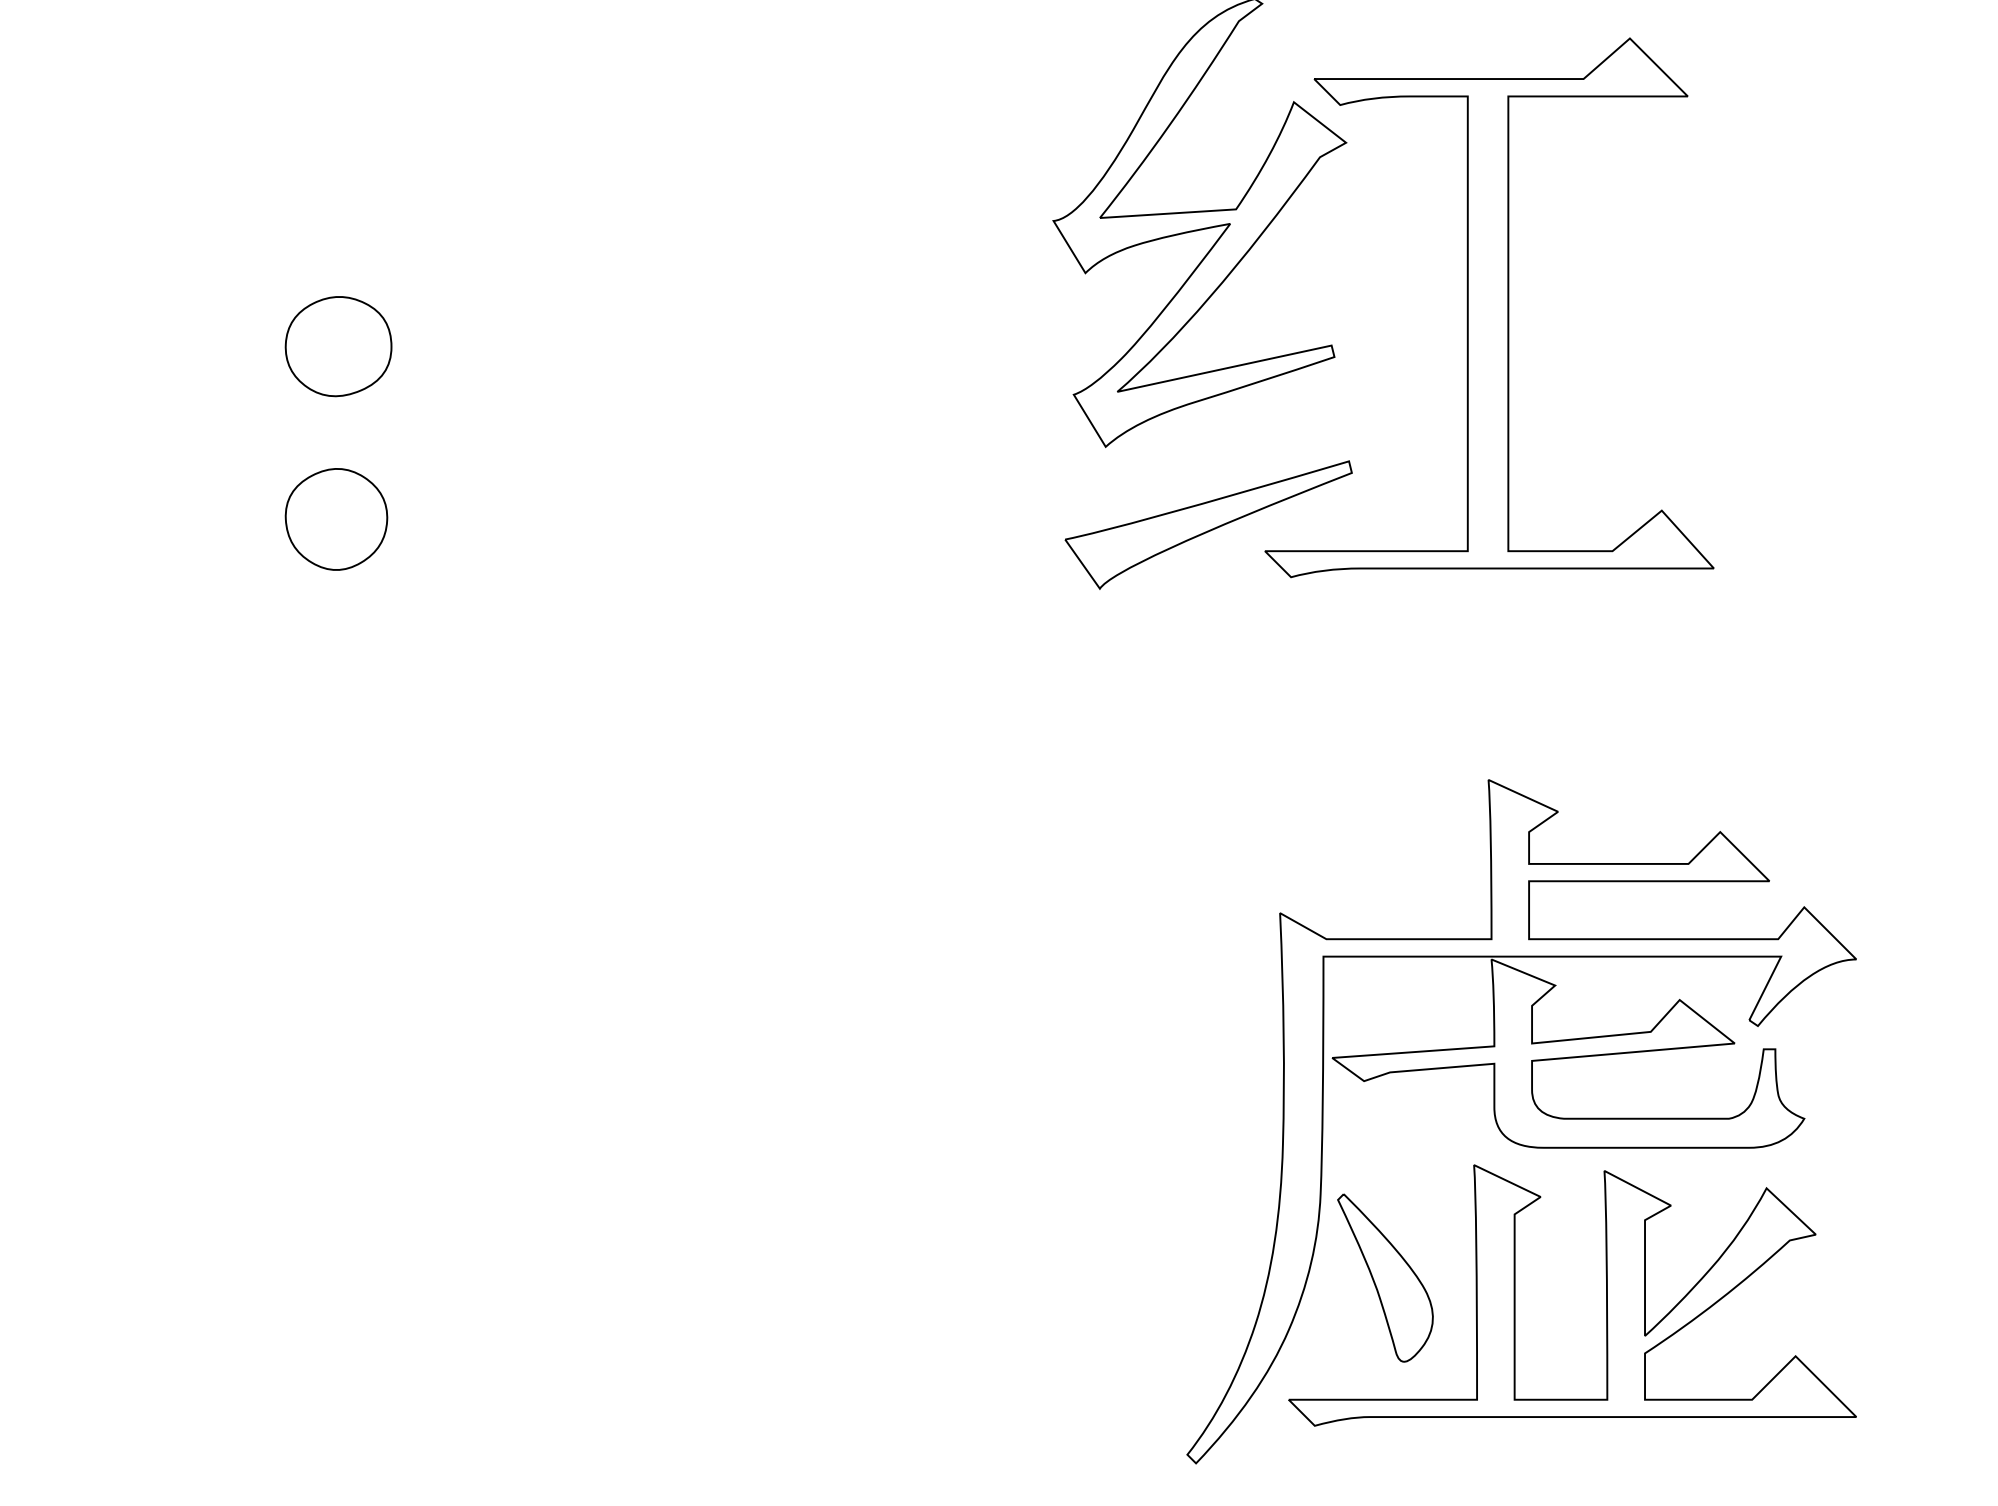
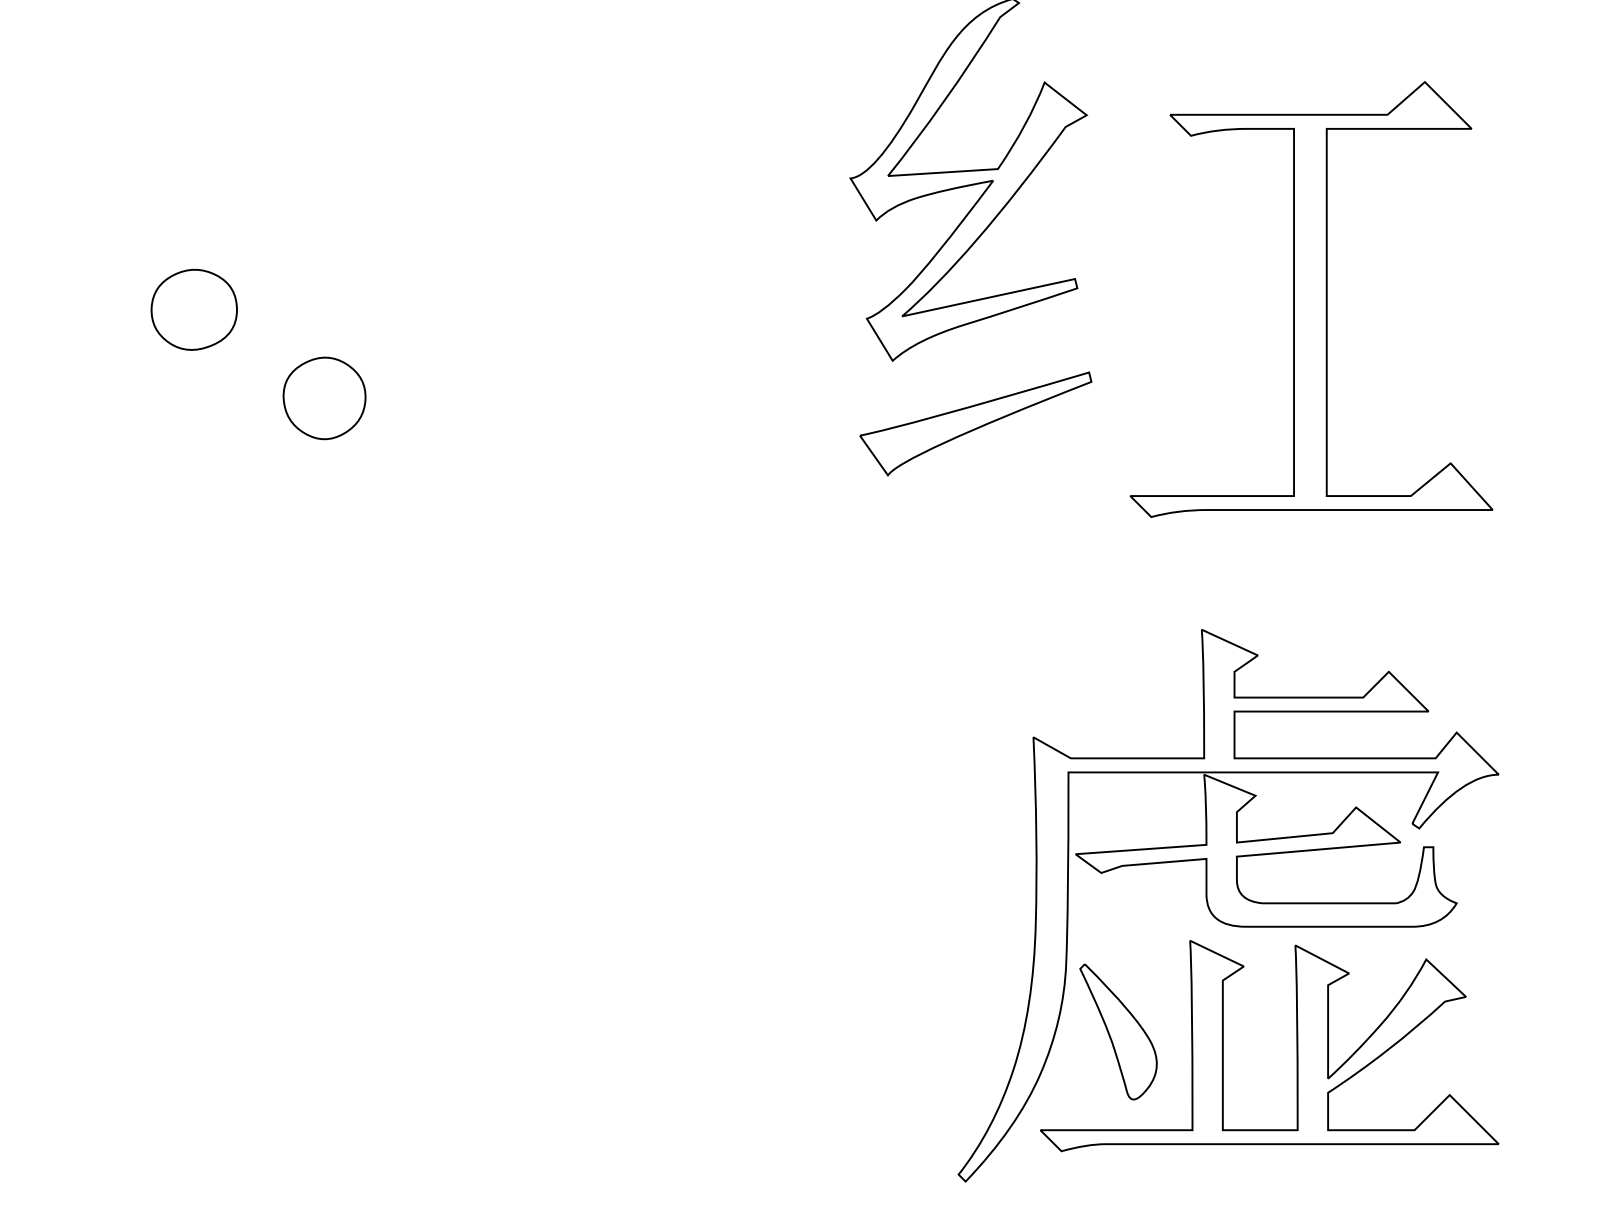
part: (1489, 307) -> (1311, 299), moved
part: (337, 346) -> (193, 309), moved
part: (336, 519) -> (324, 398), moved

